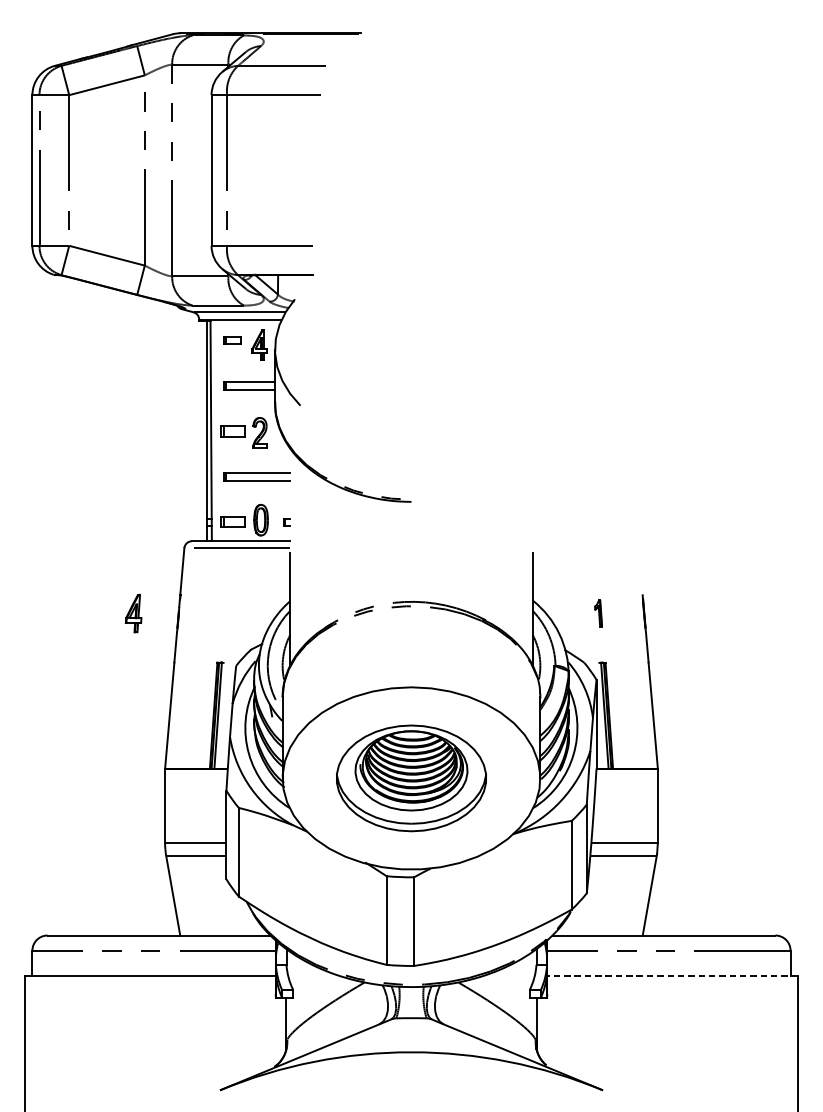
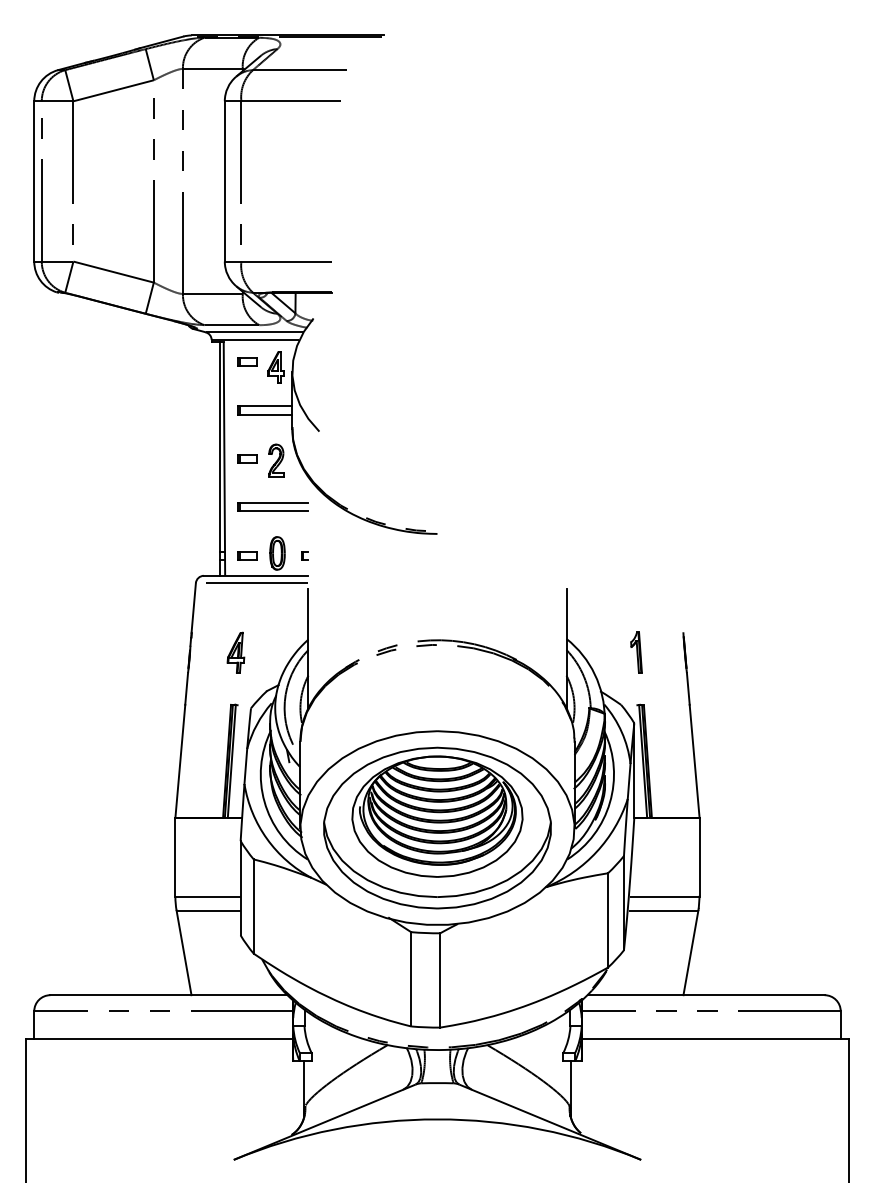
part: (232, 430) -> (247, 458), size x0.71
part: (232, 522) -> (247, 555), size x0.71
part: (133, 613) -> (235, 652), moved
part: (598, 613) -> (636, 652), size x1.43
part: (411, 777) -> (437, 827), size x1.43
line: (672, 976) -> (715, 1038), dashed -> solid

